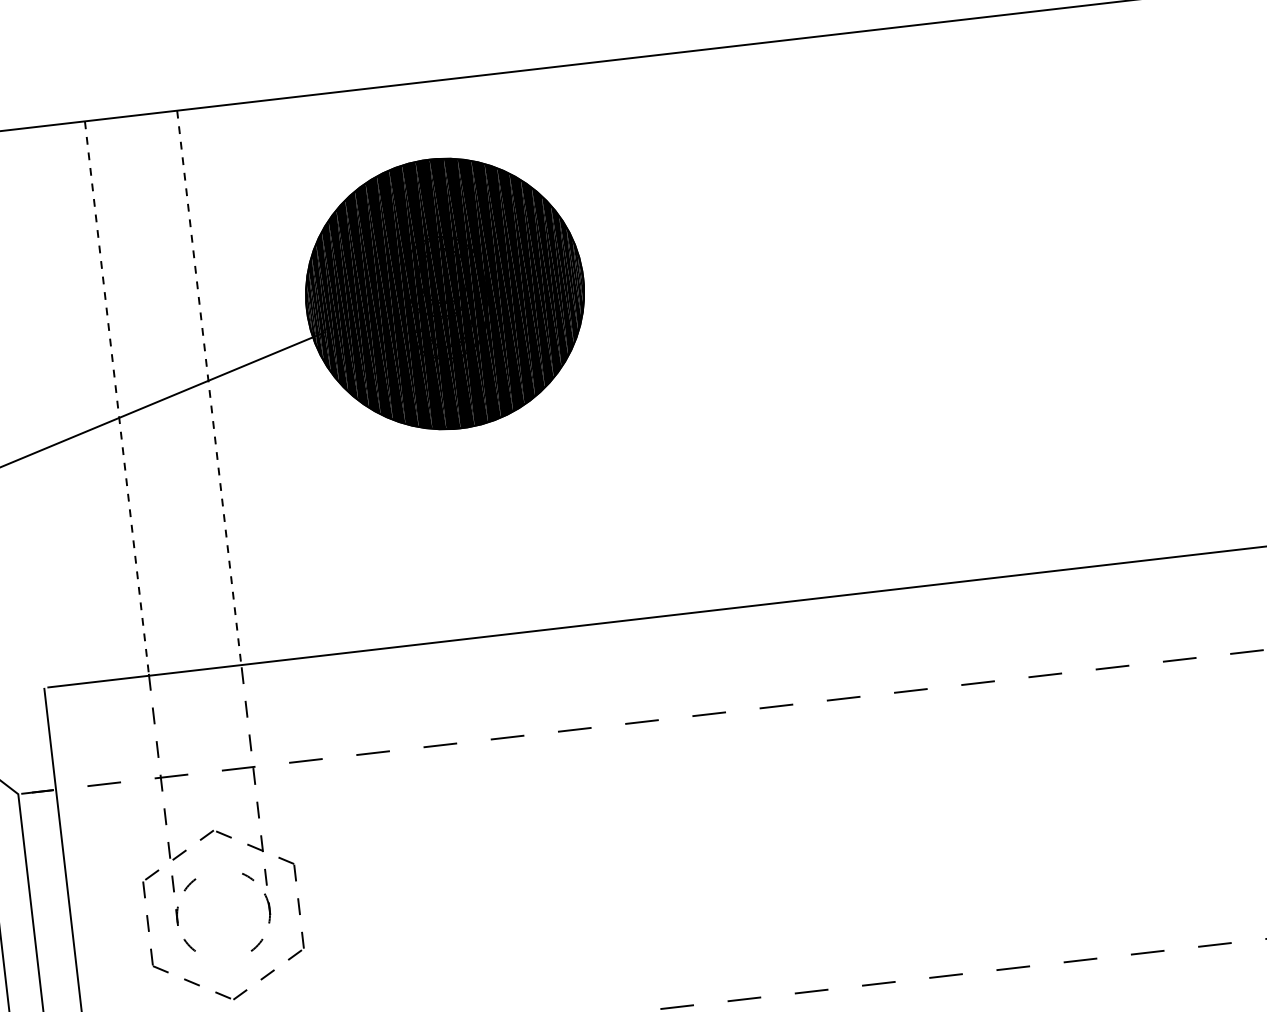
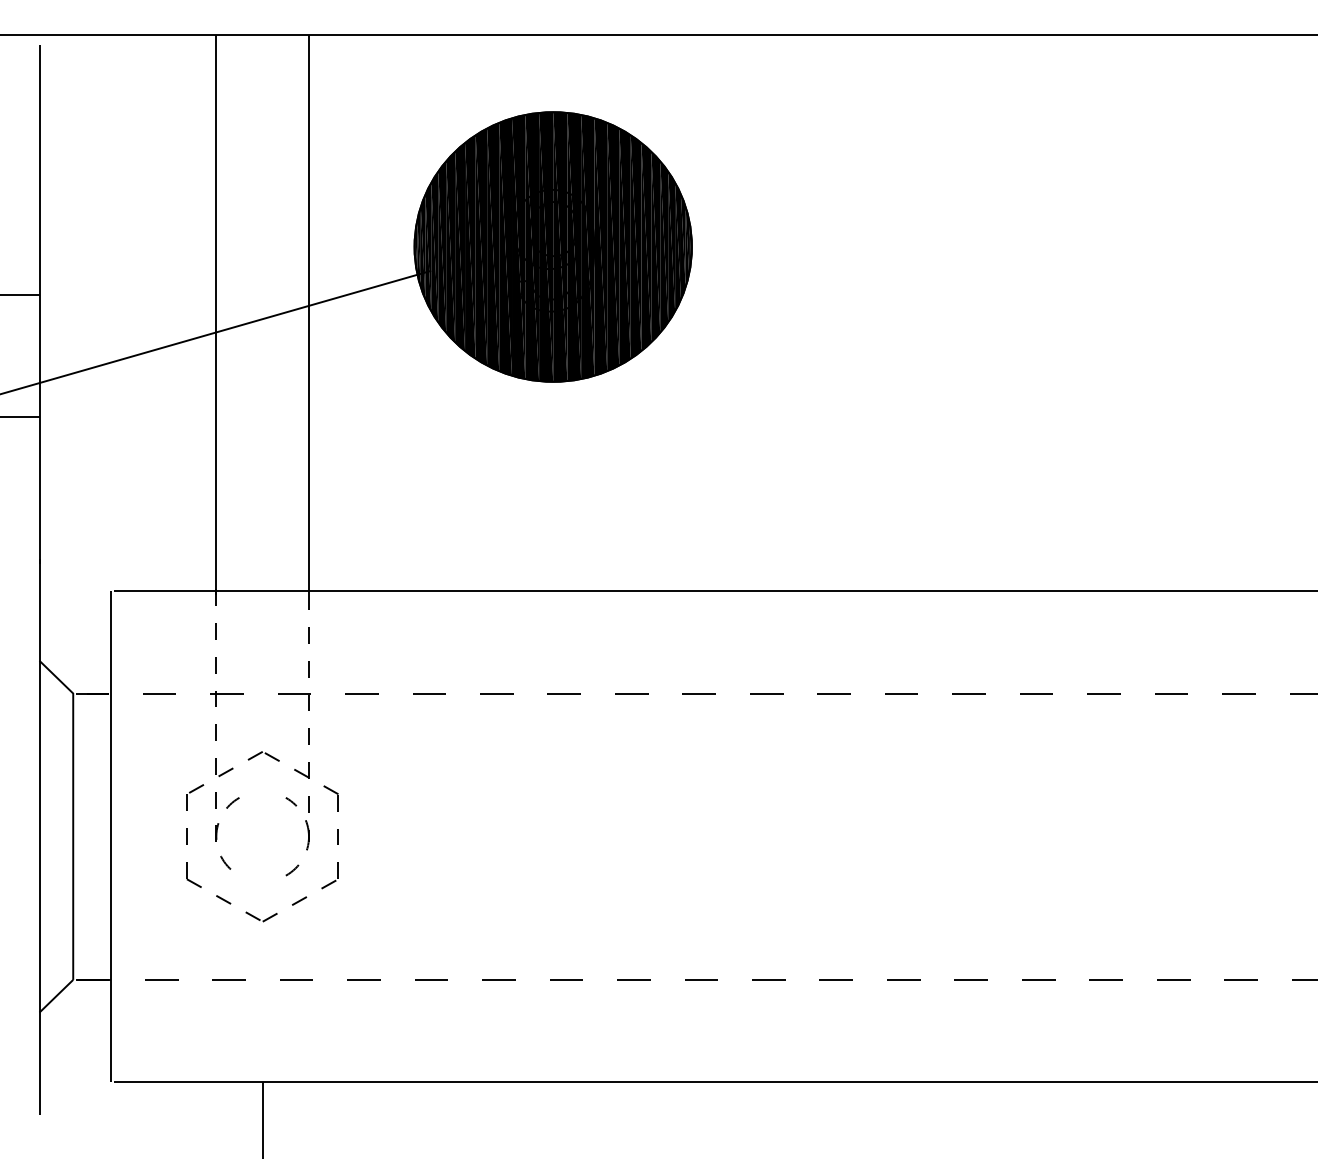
line: (208, 388) -> (308, 313), dashed -> solid
line: (117, 401) -> (216, 315), dashed -> solid

